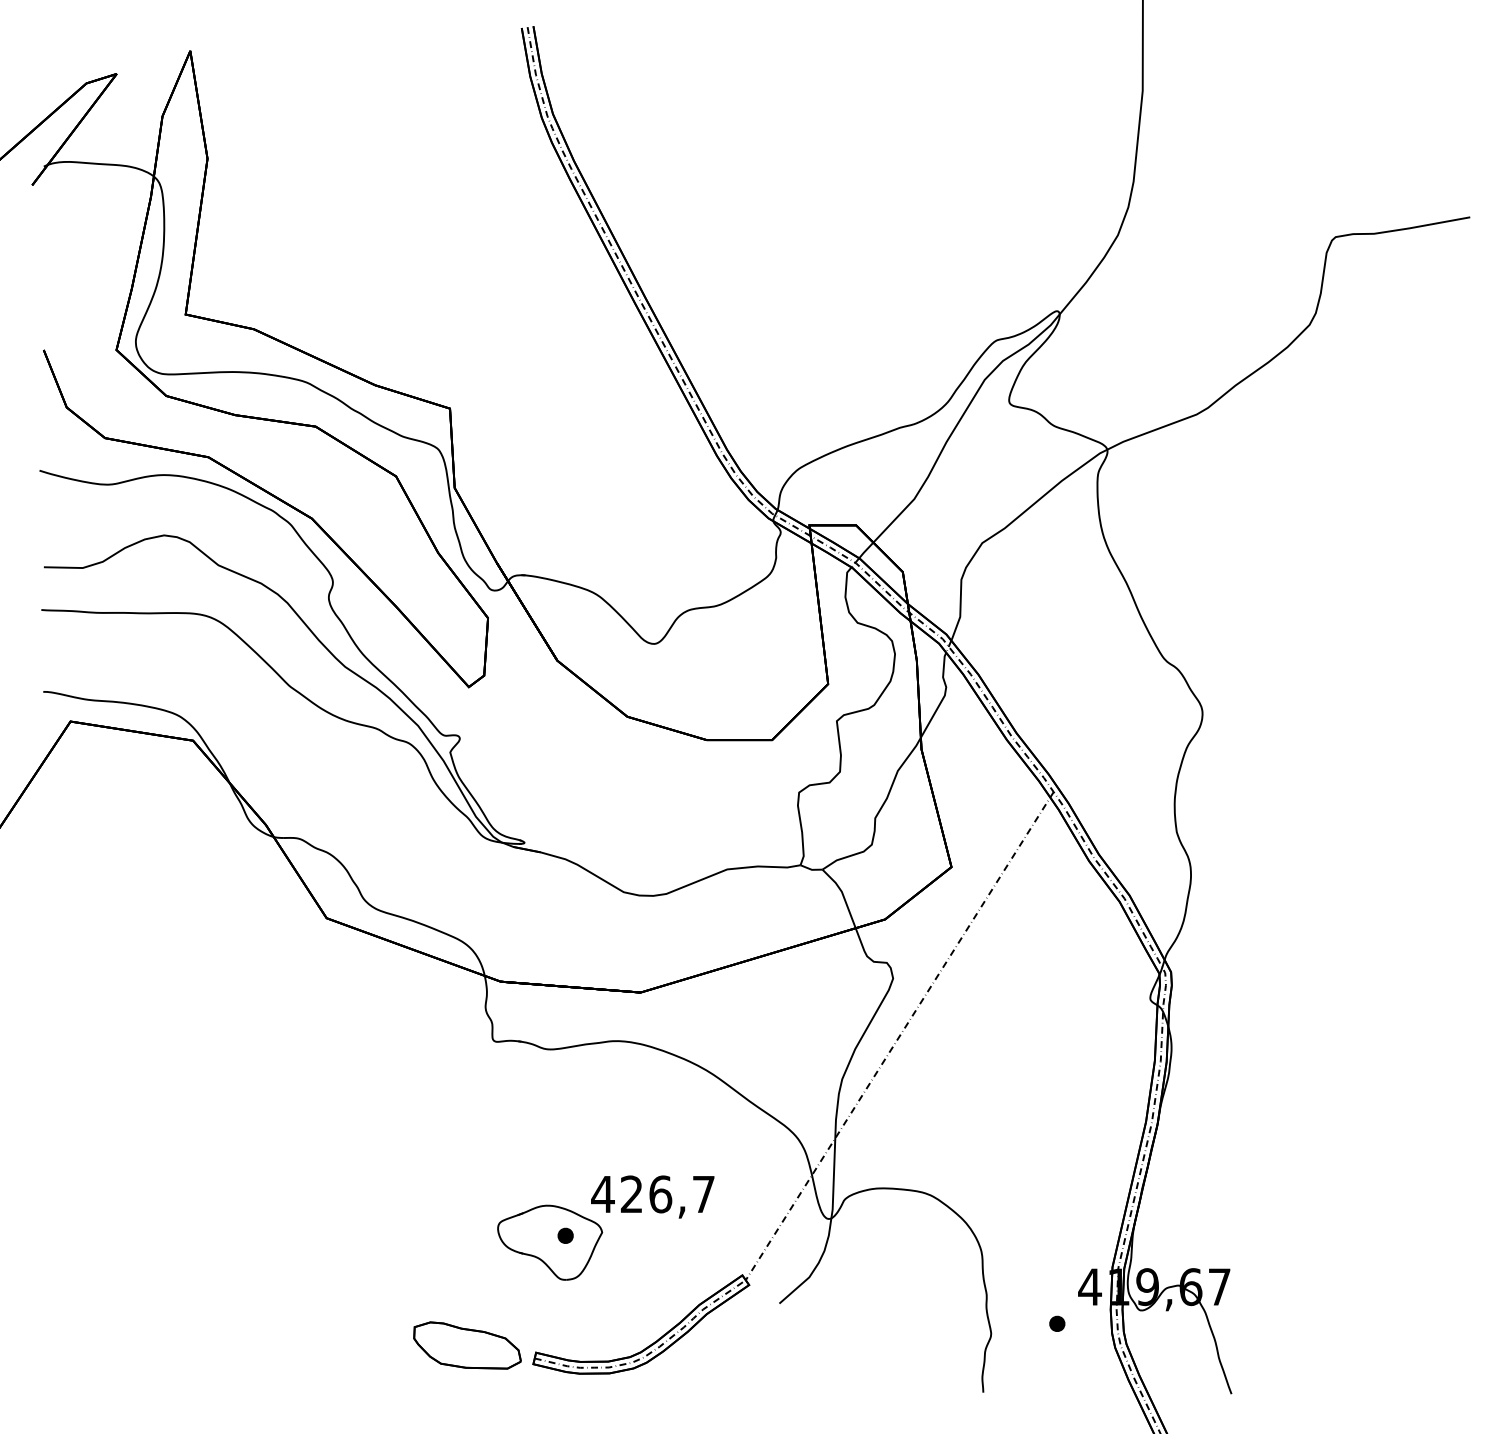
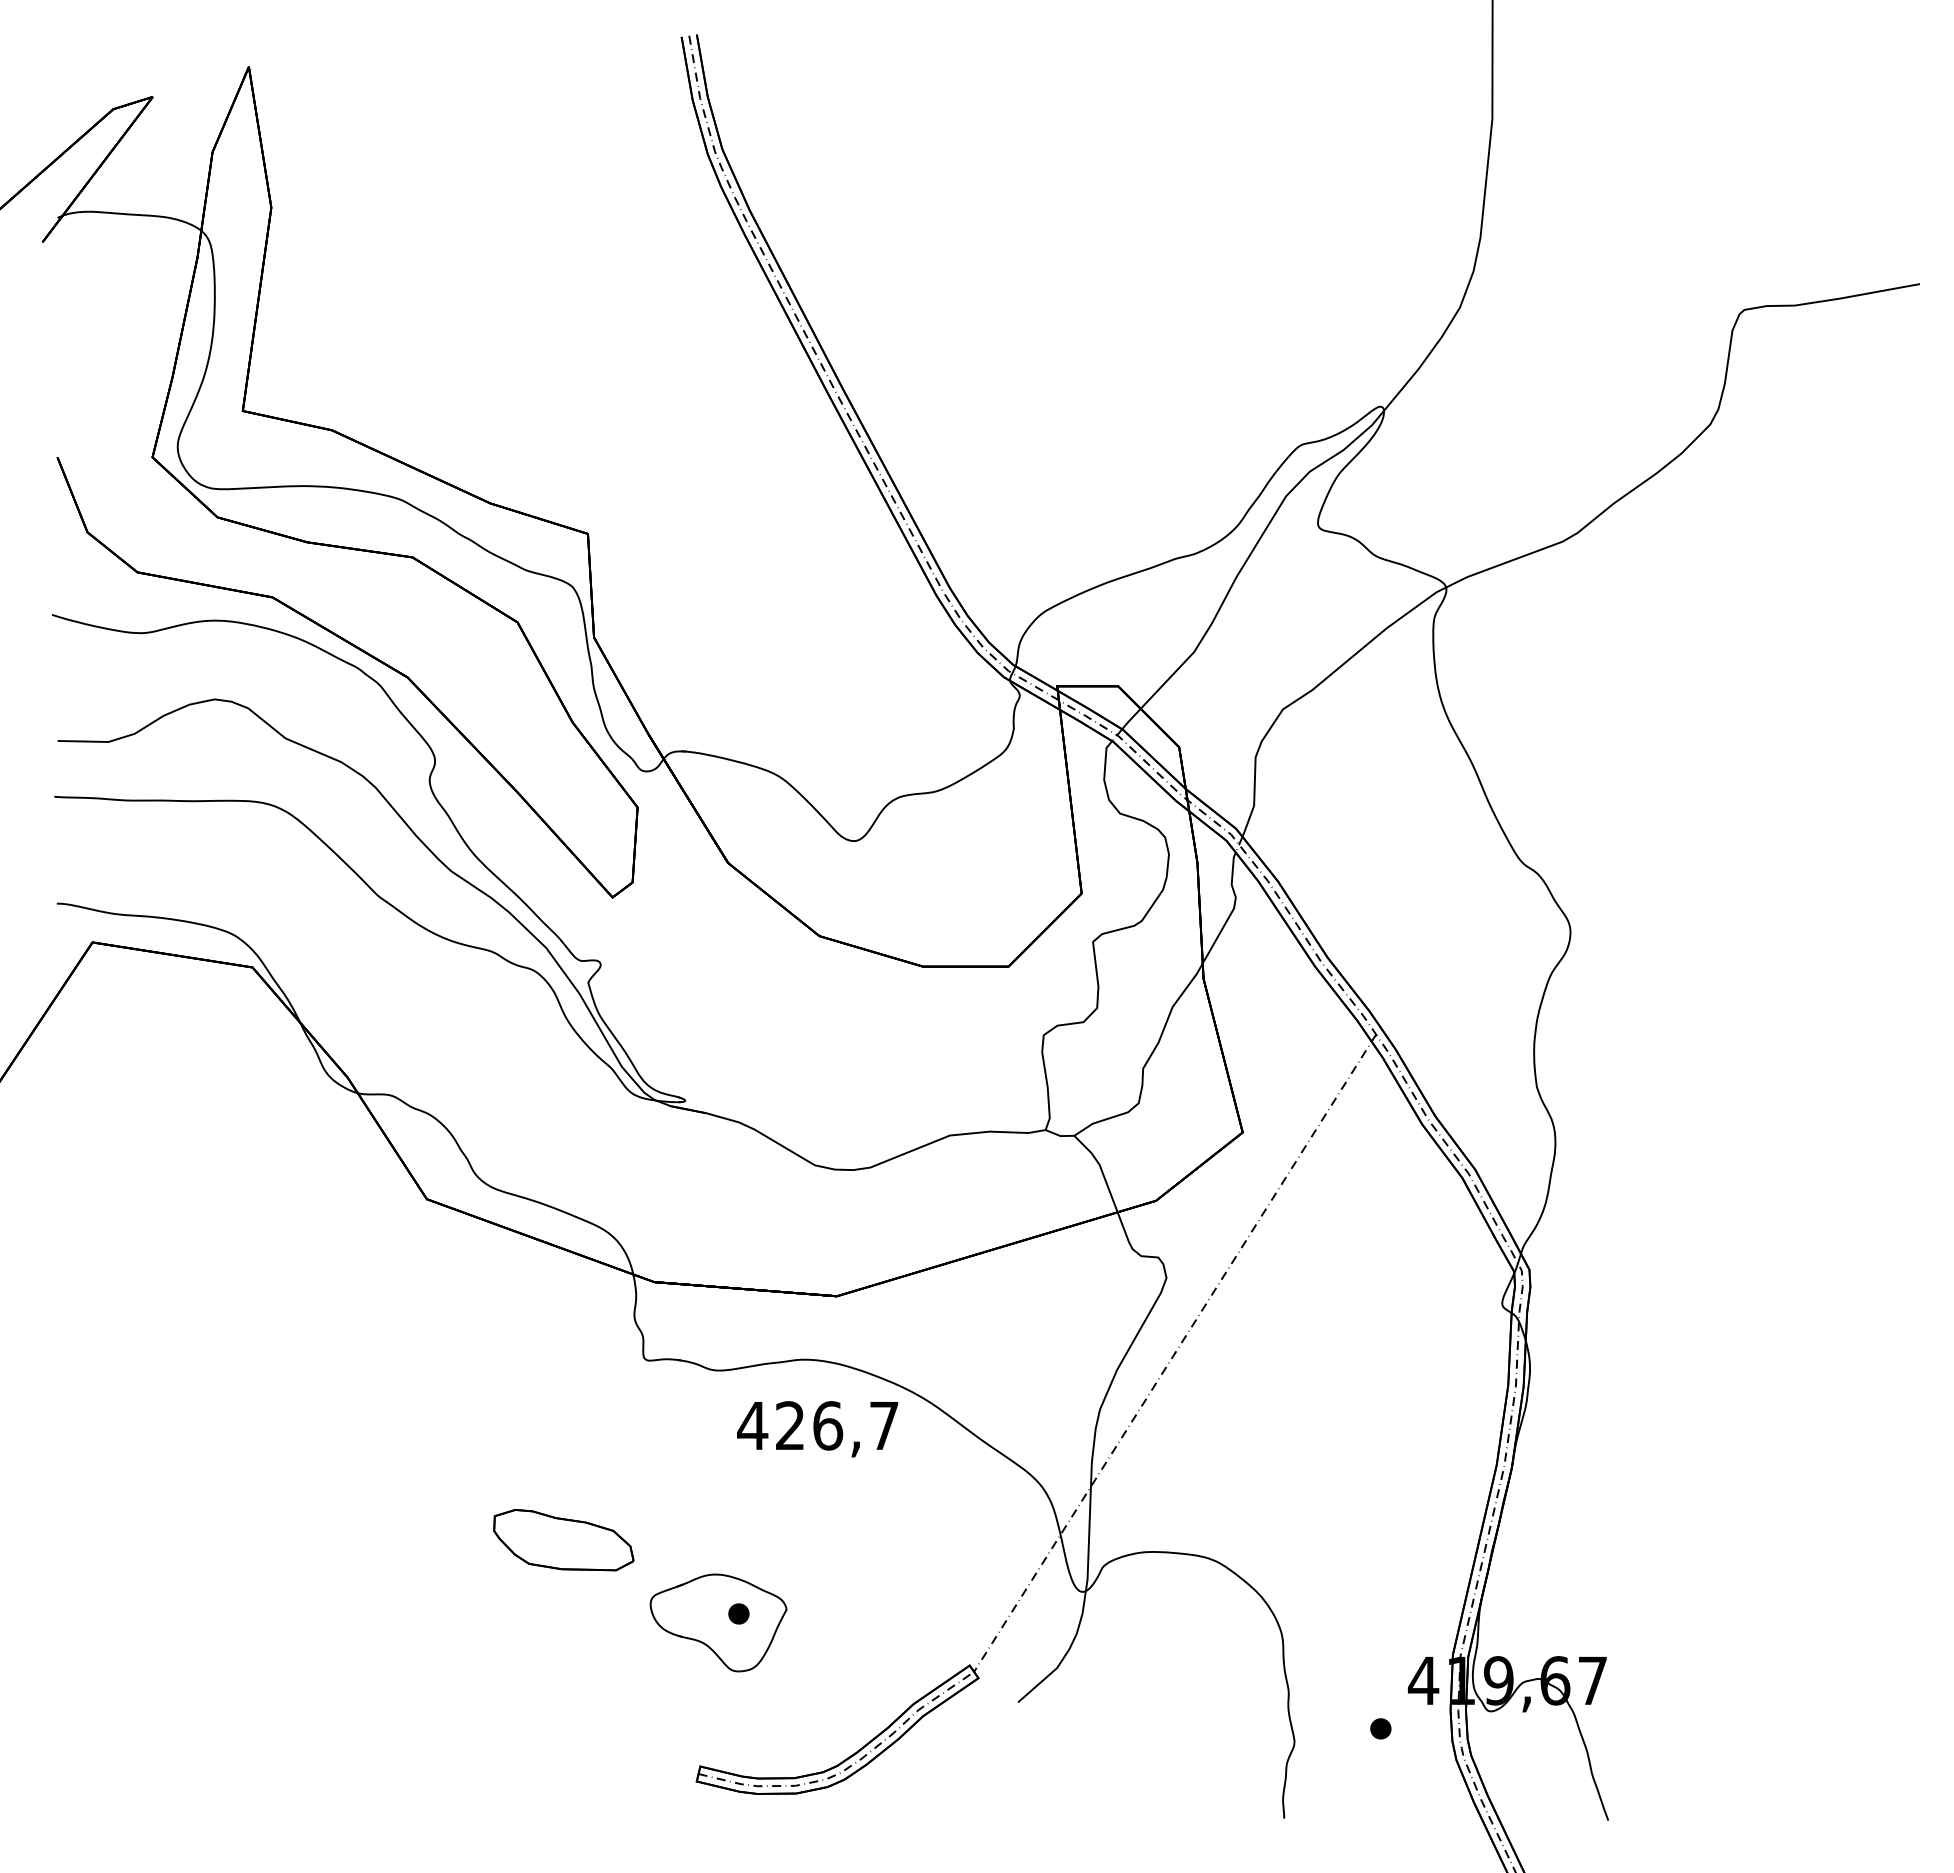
text: (652, 1197) -> (817, 1429), moved
part: (467, 1345) -> (563, 1540), moved

